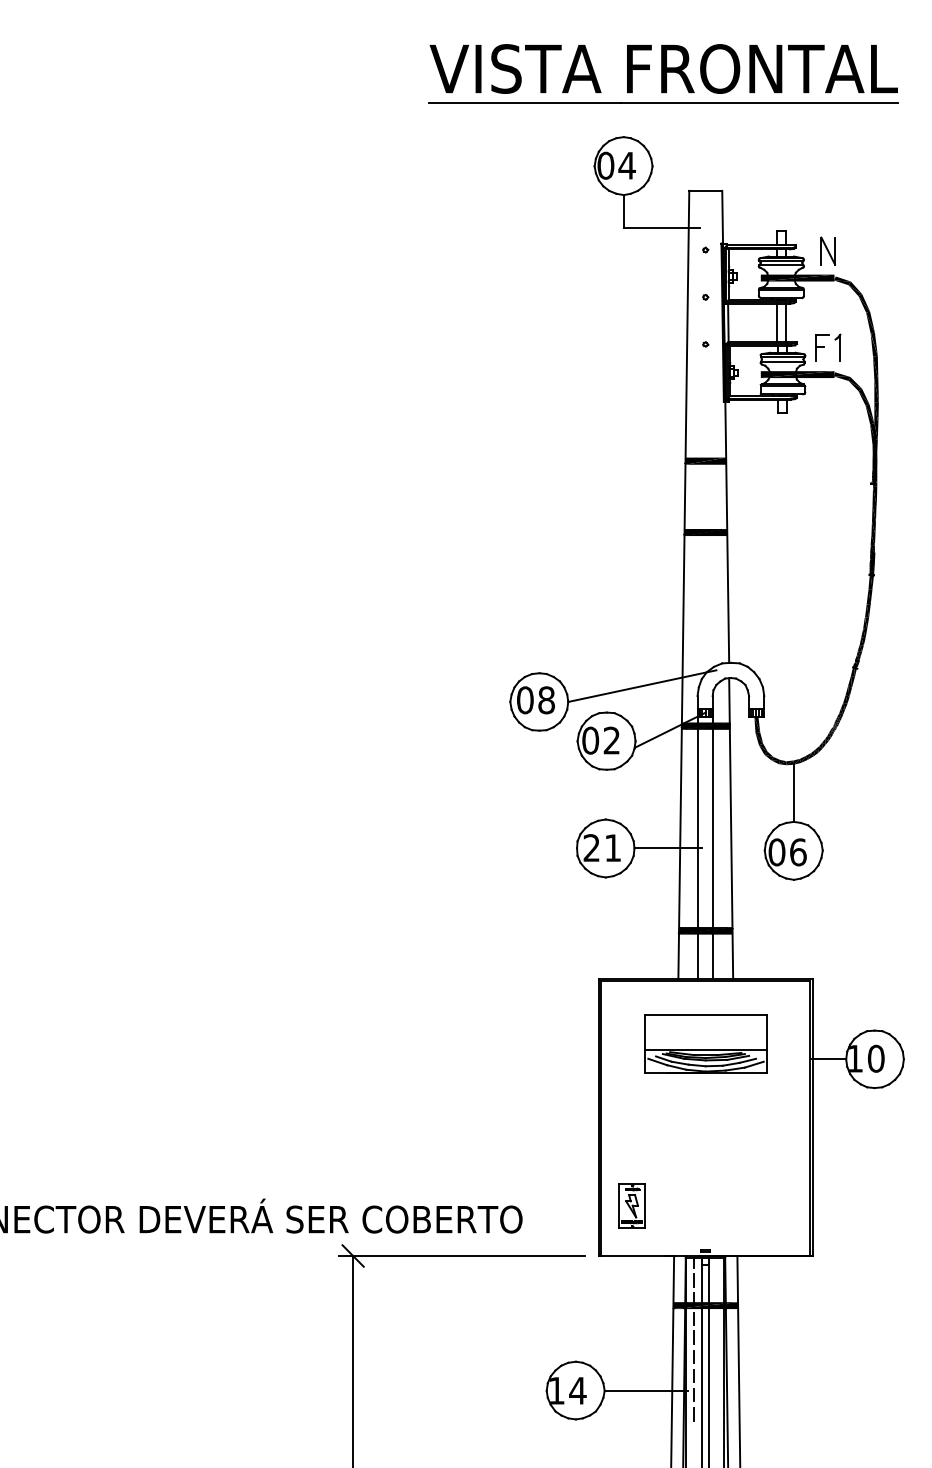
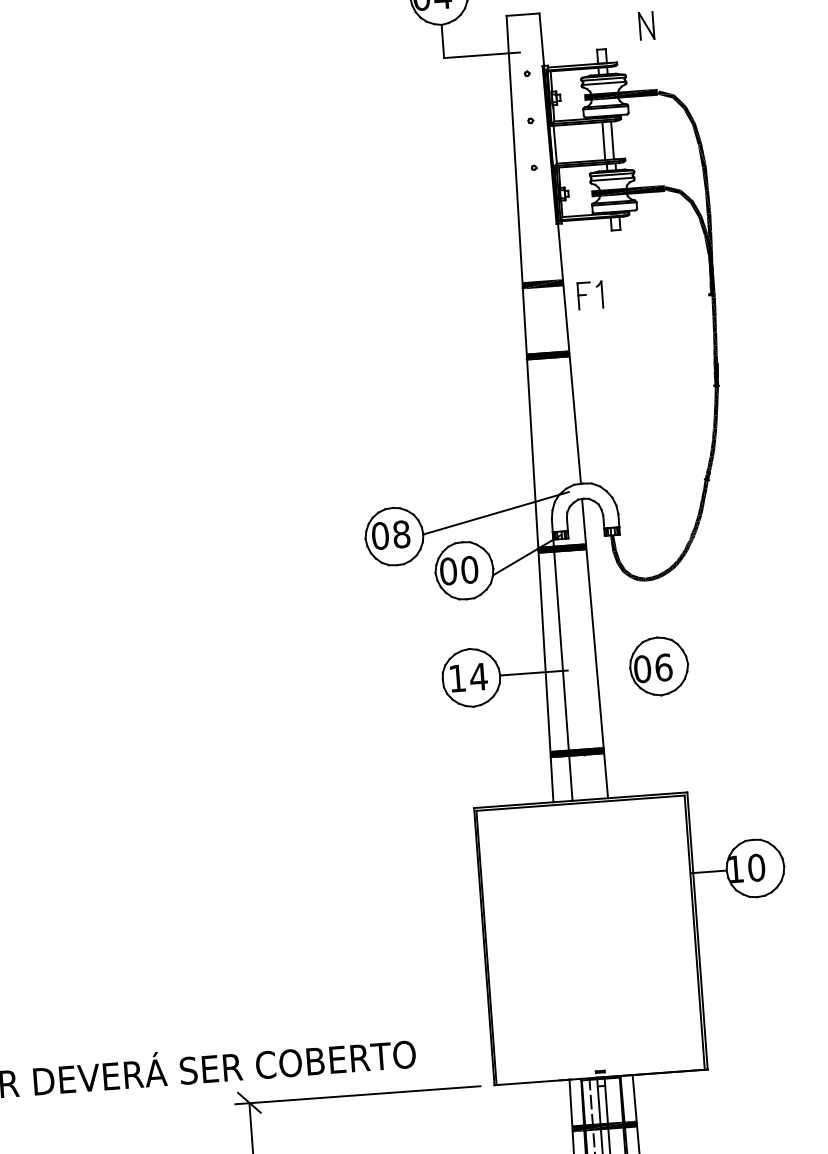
part: (827, 250) -> (645, 25), moved
part: (828, 347) -> (590, 295), moved
text: (611, 740) -> (469, 569), 02 -> 00
line: (794, 792) -> (655, 608), removed
line: (712, 843) -> (577, 665), removed
text: (602, 847) -> (468, 677), 21 -> 14
part: (705, 1043) -> (585, 865), removed
part: (631, 1205) -> (523, 1032), removed

